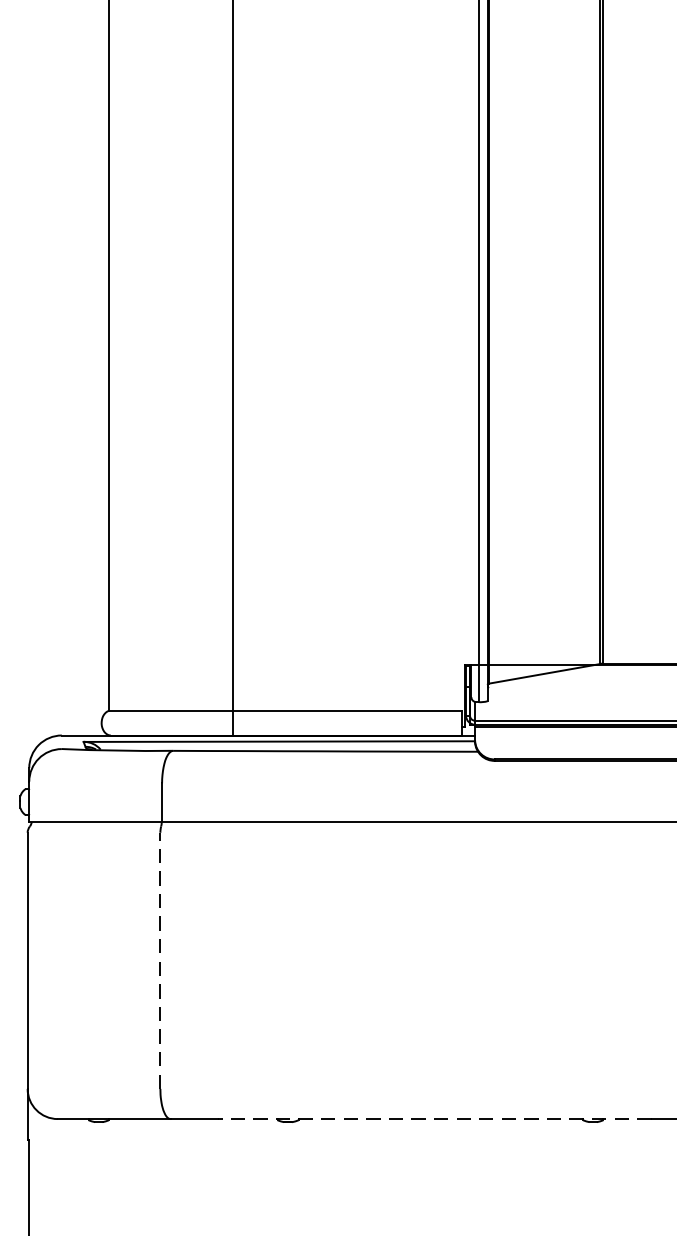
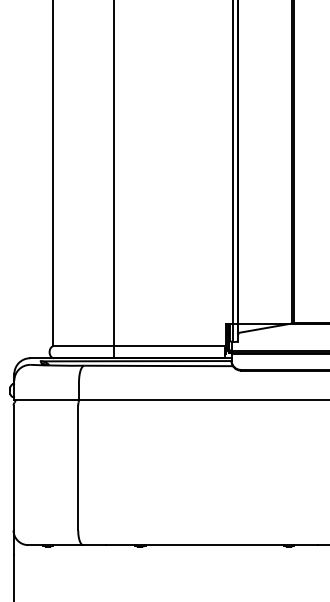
line: (160, 959) -> (78, 467), dashed -> solid
line: (433, 1119) -> (211, 545), dashed -> solid

